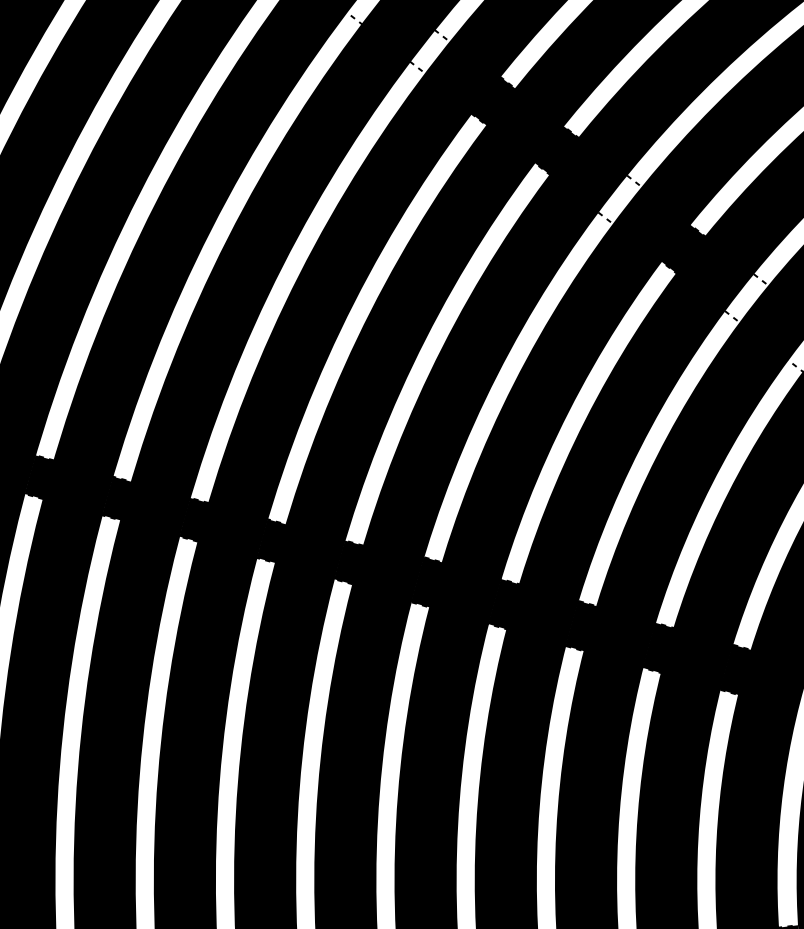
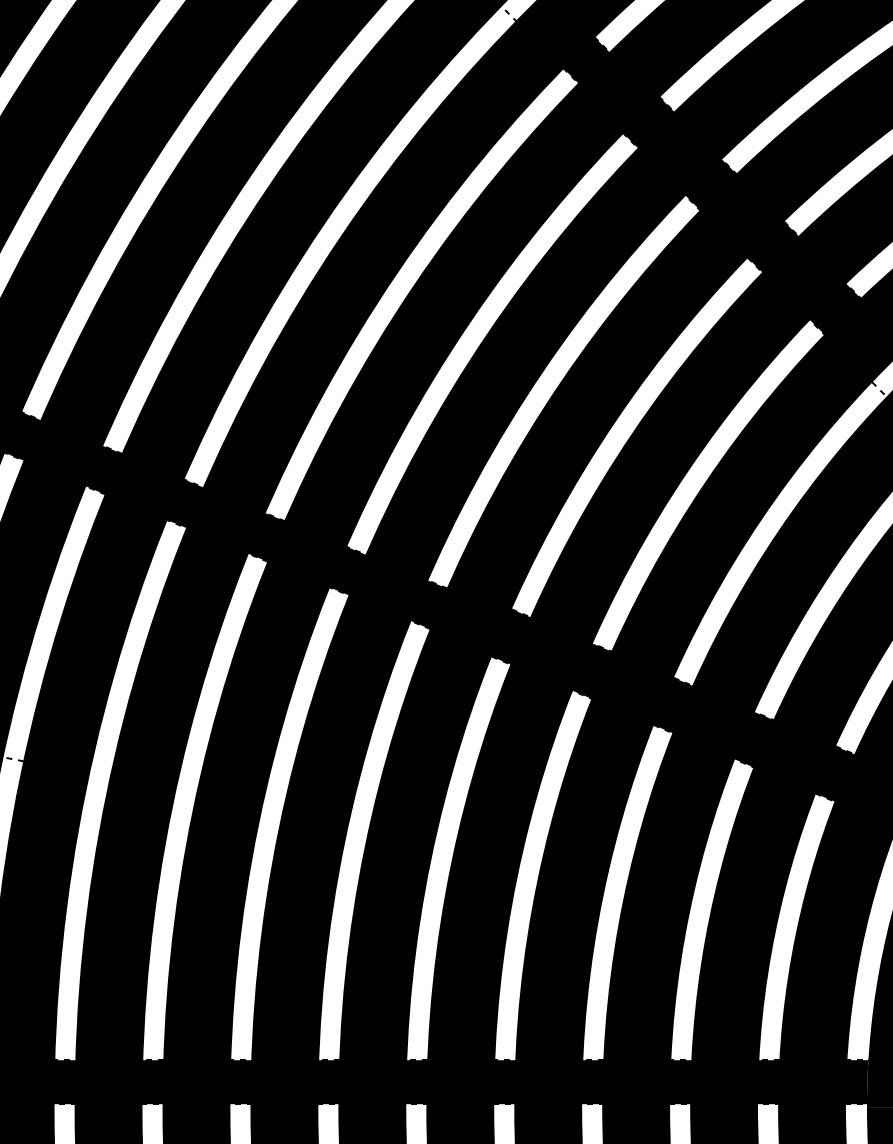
fill: (430, 51) -> (586, 60), added
fill: (620, 199) -> (773, 246), added

